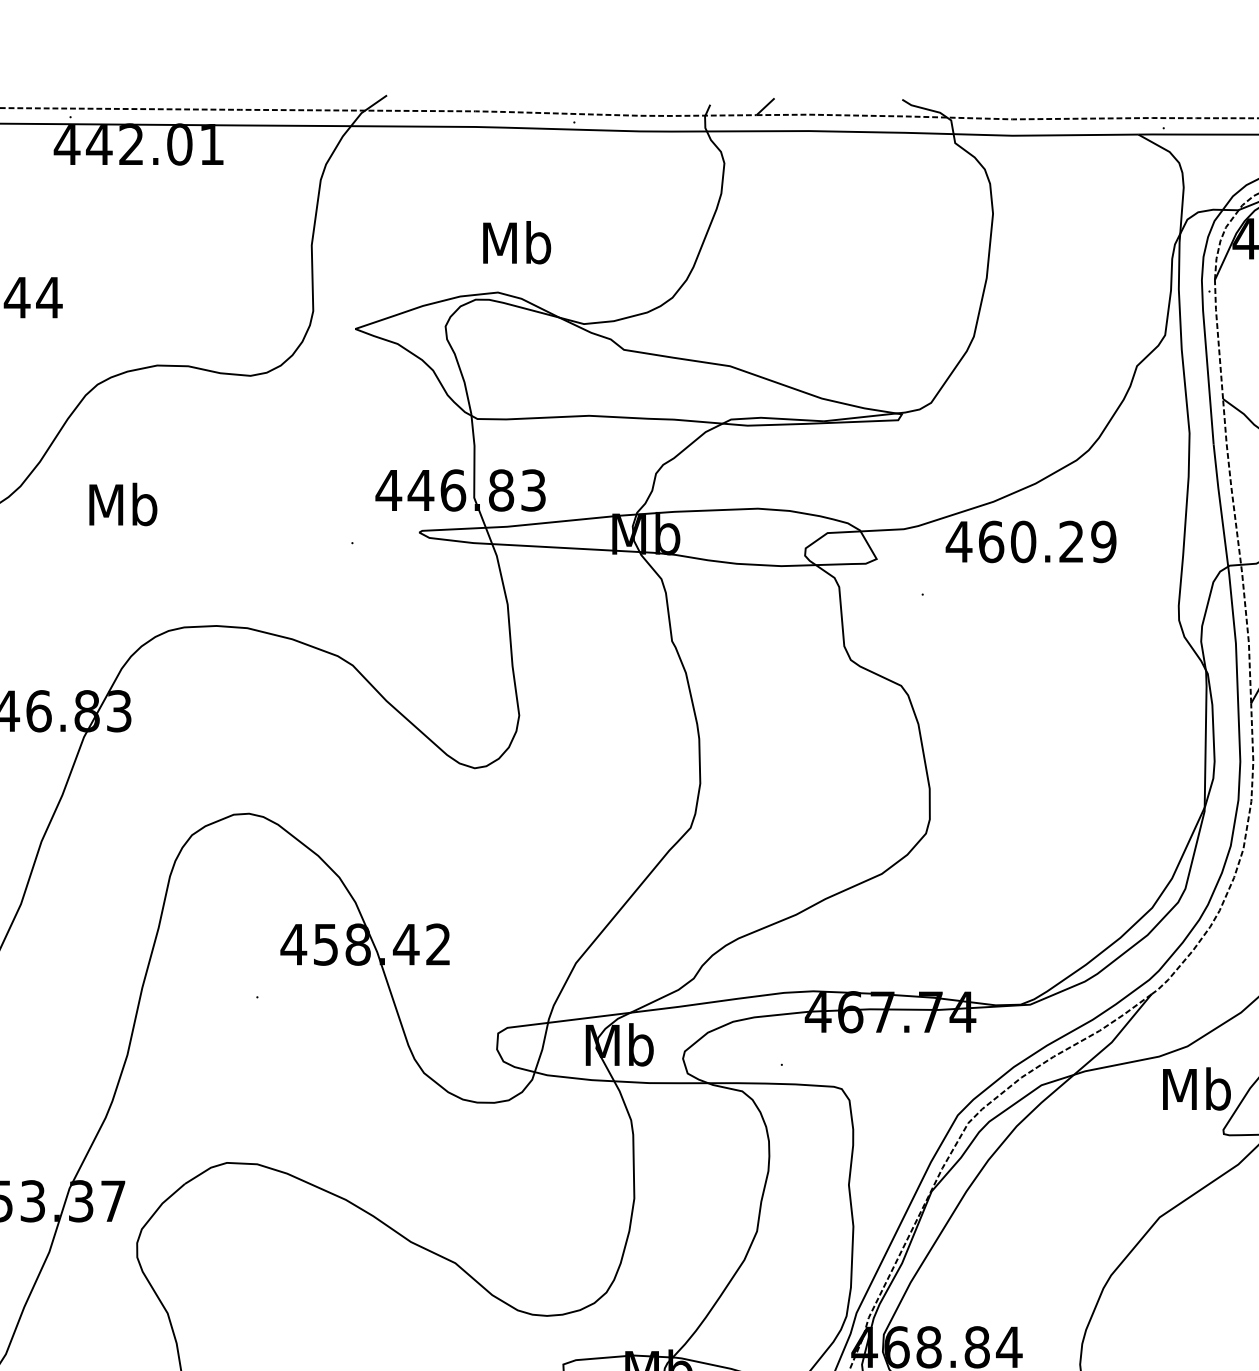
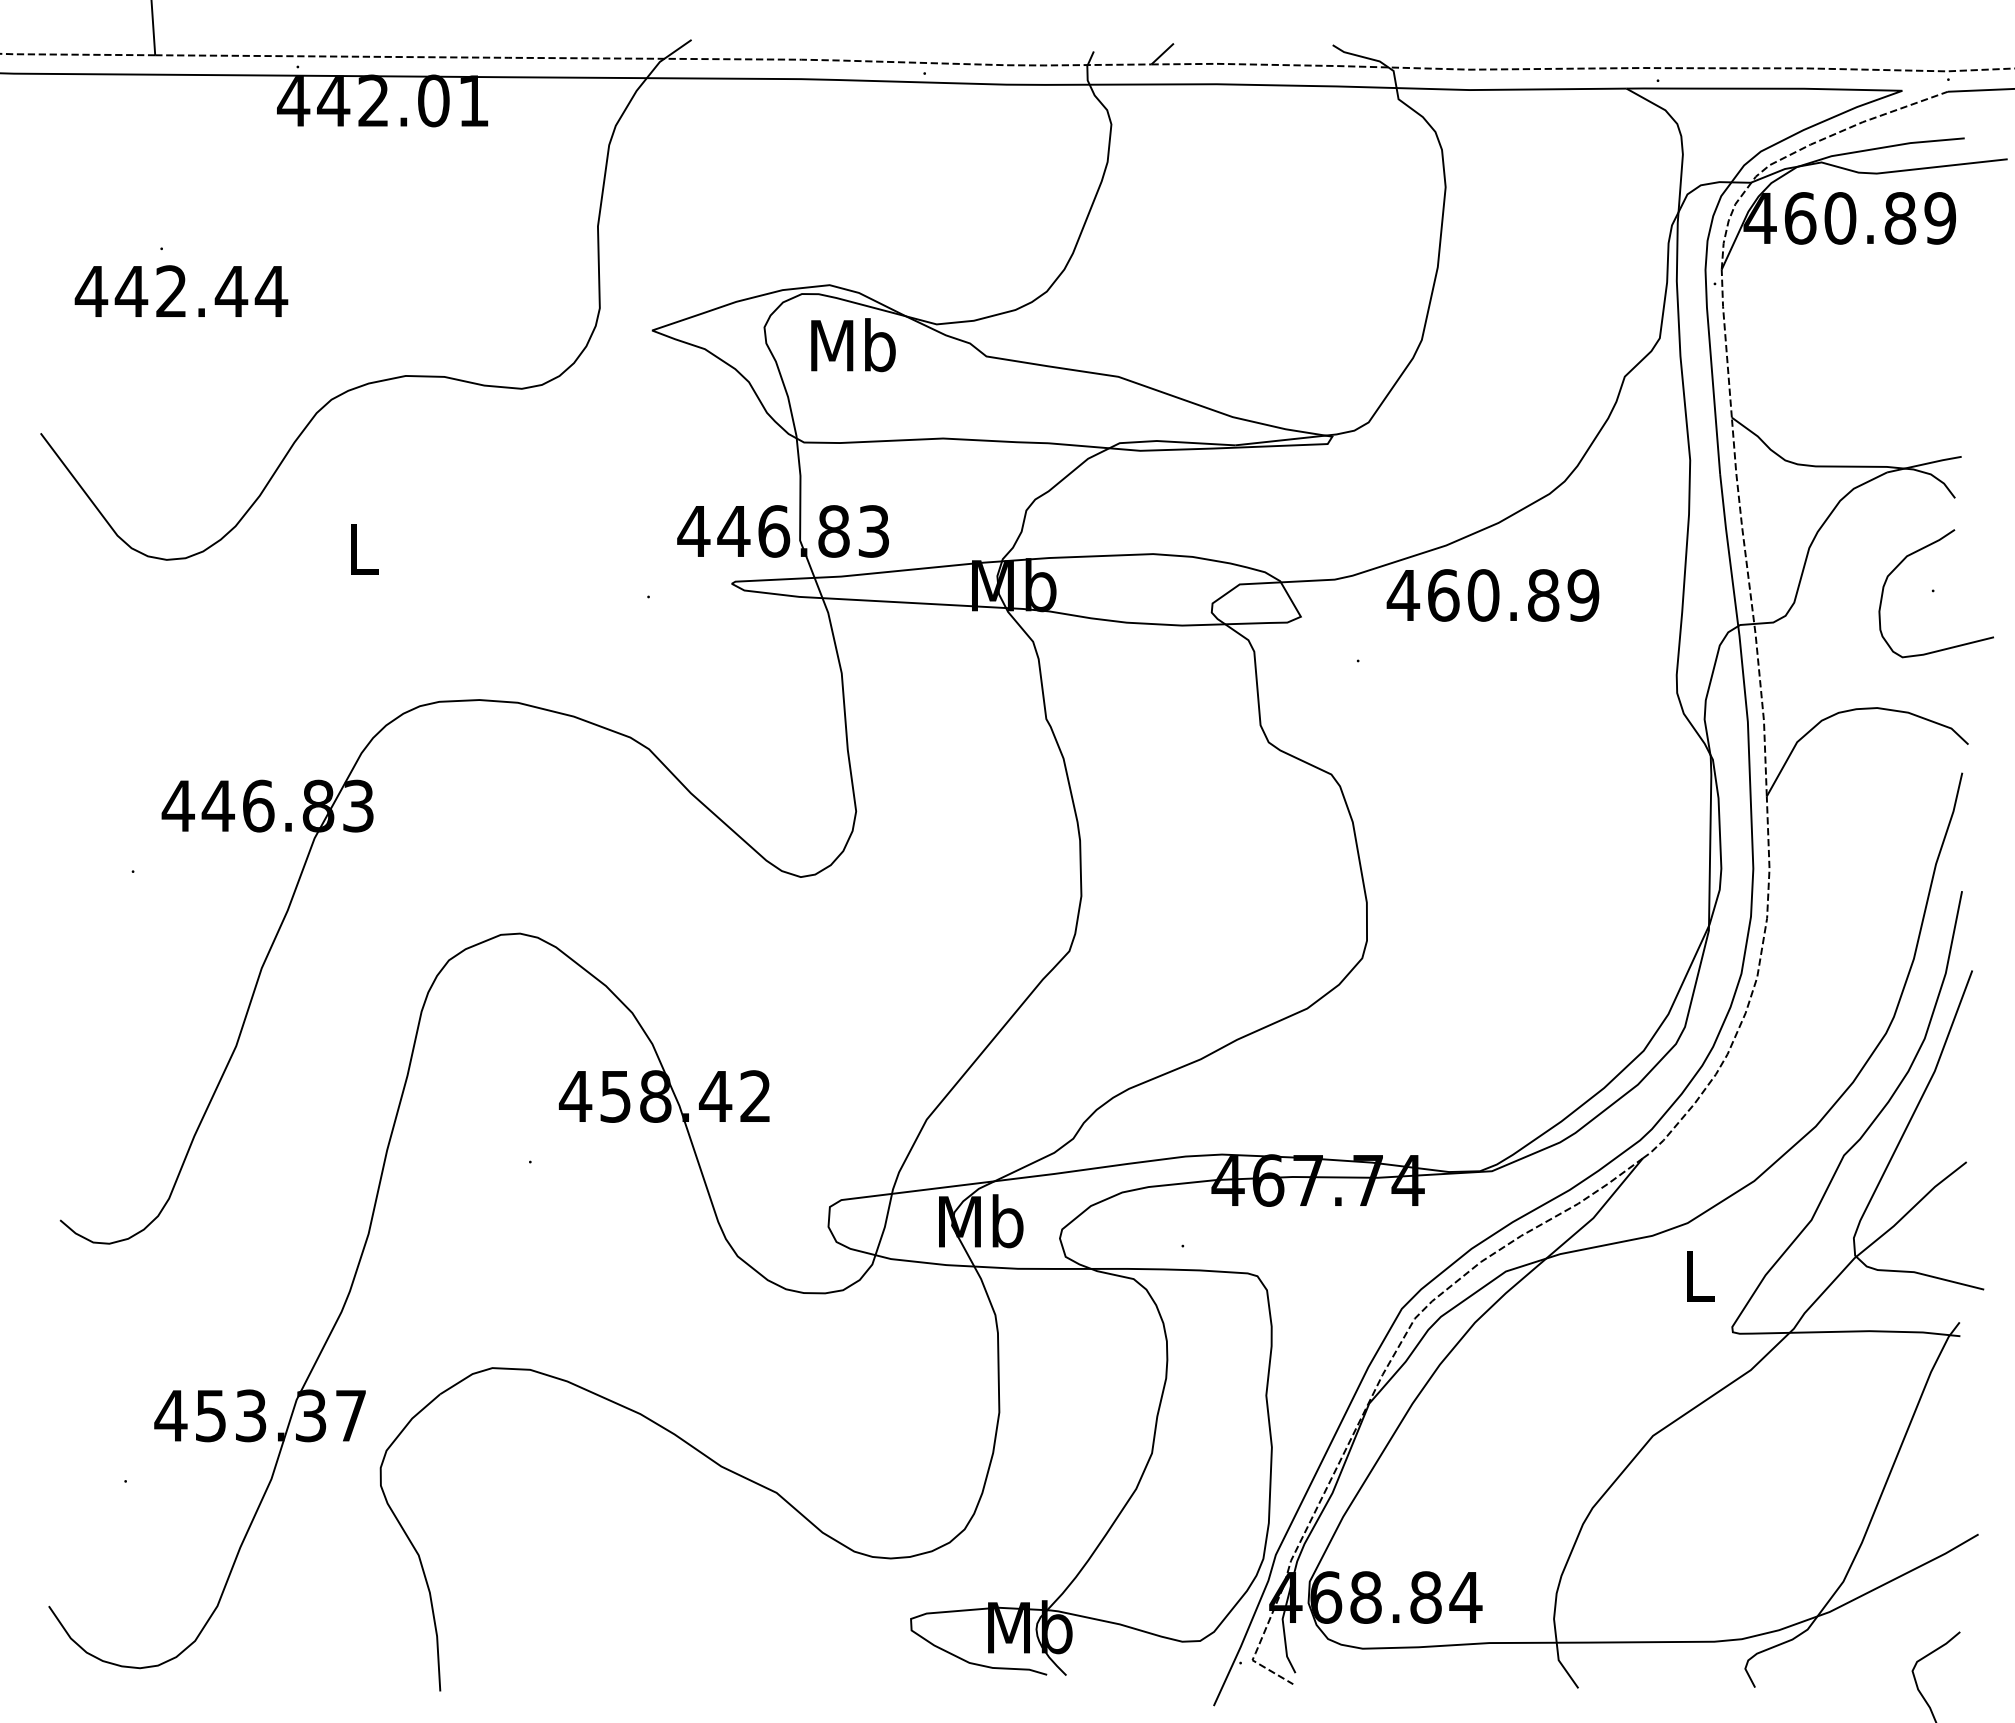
text: (517, 242) -> (853, 345), moved
text: (123, 504) -> (363, 548), Mb -> L
text: (1071, 541) -> (1543, 595), 460.29 -> 460.89
text: (1197, 1089) -> (1699, 1276), Mb -> L

